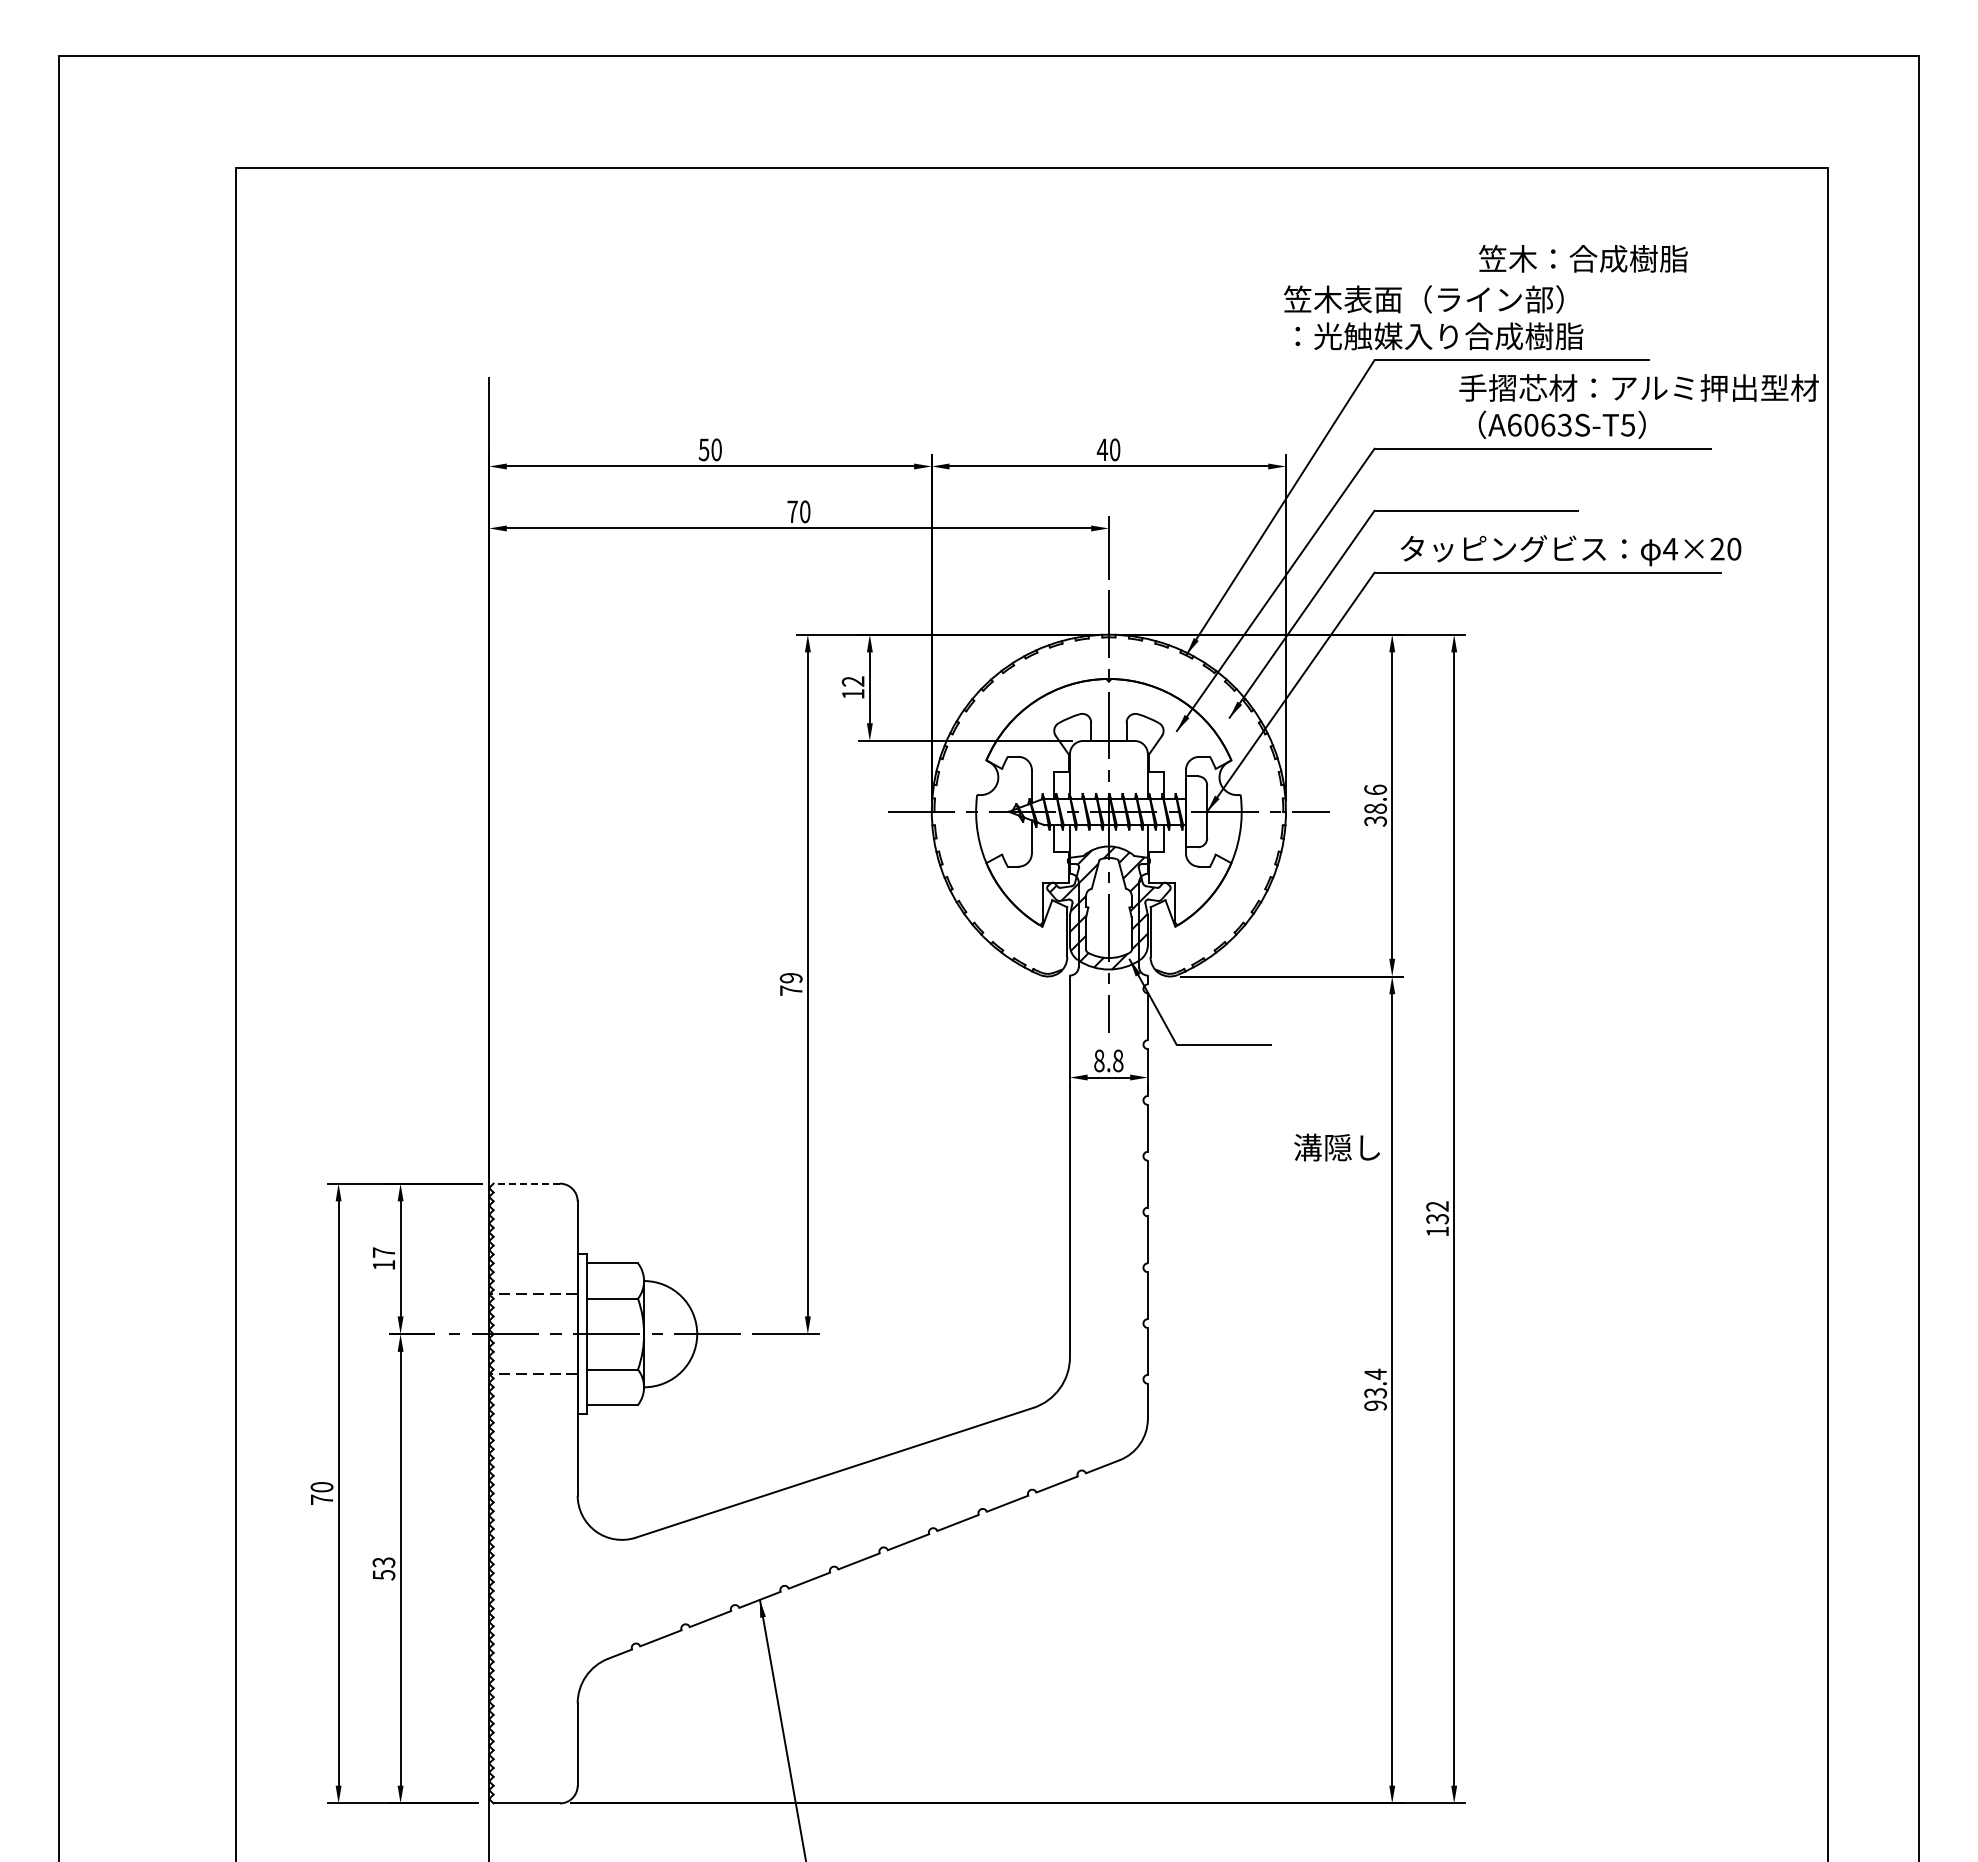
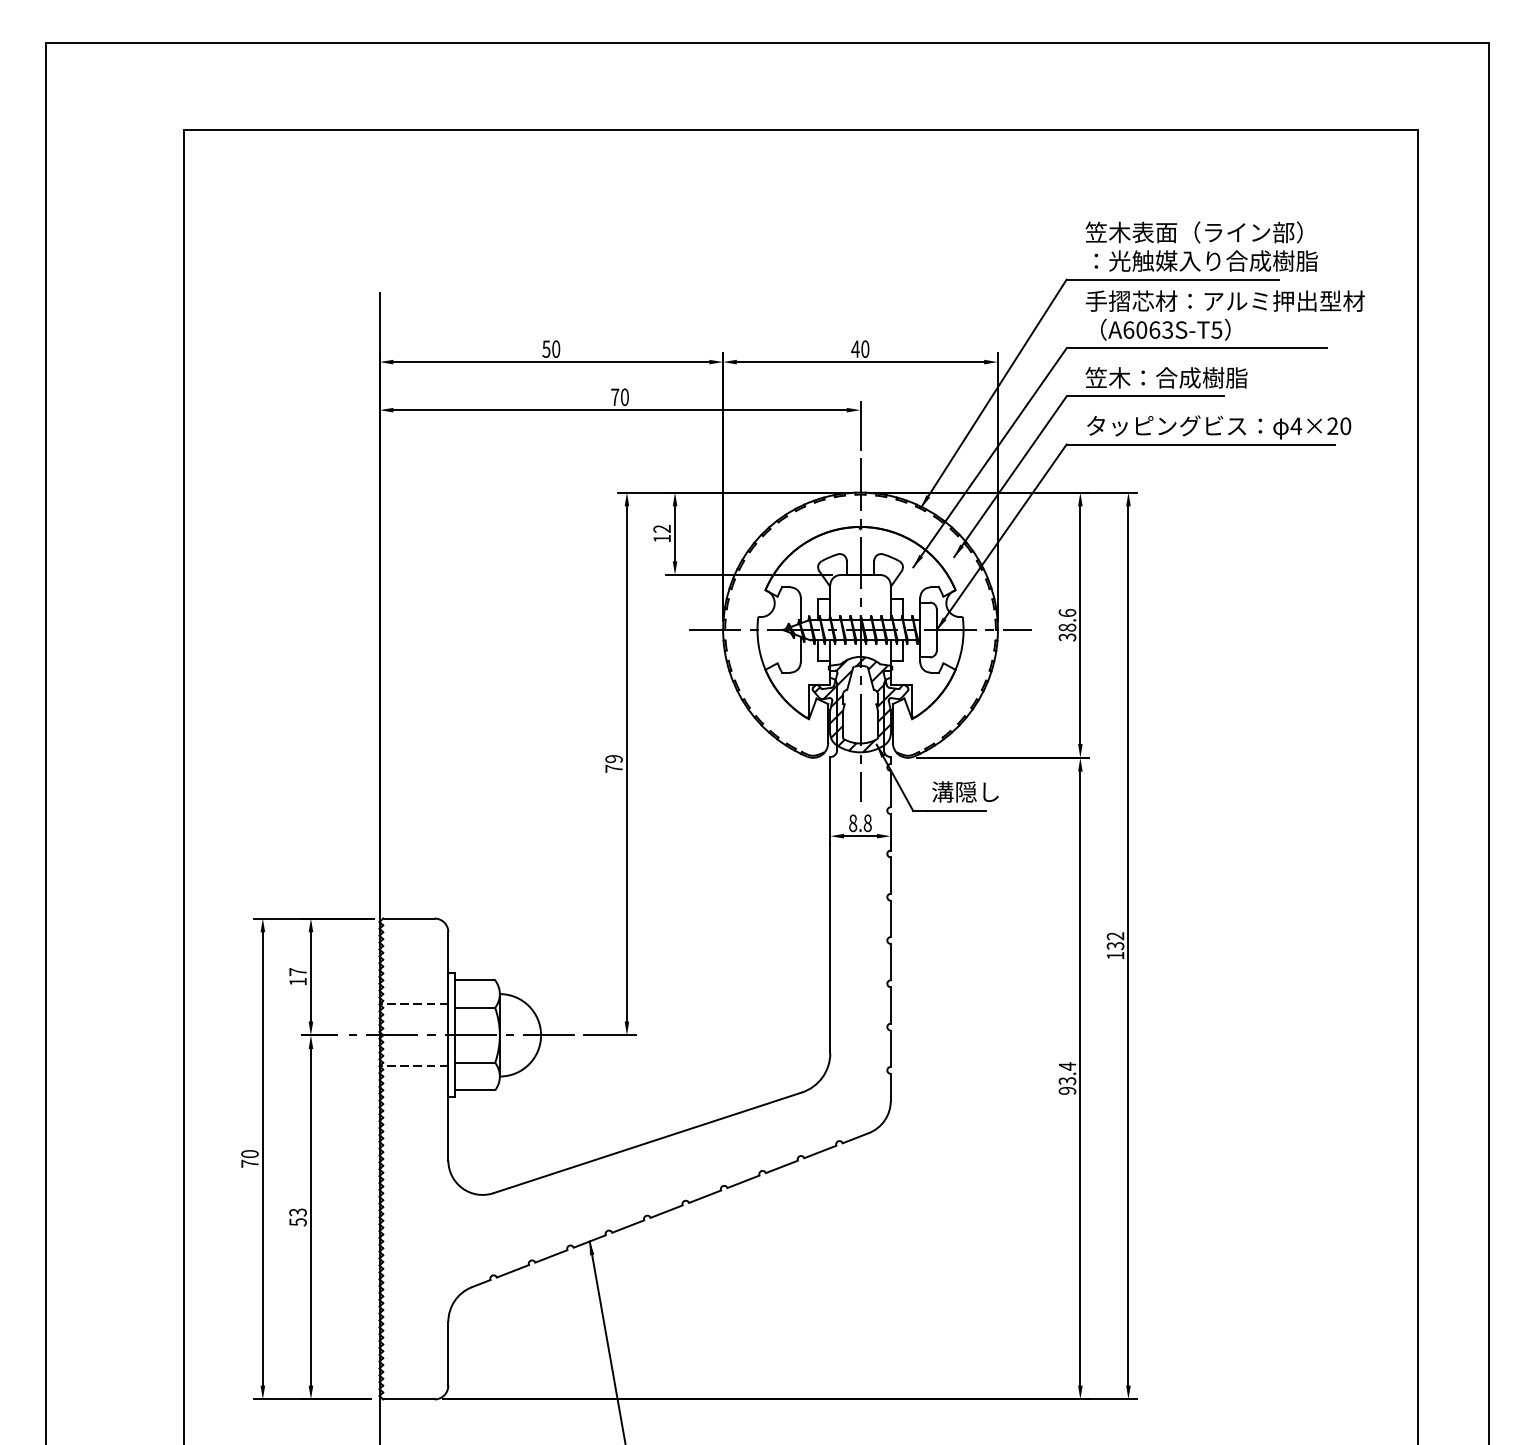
text: (1582, 258) -> (1165, 377), moved
text: (1433, 317) -> (1201, 246), moved
text: (1638, 406) -> (1224, 315), moved
text: (1336, 1147) -> (964, 791), moved
line: (526, 1183) -> (408, 918), dashed -> solid

